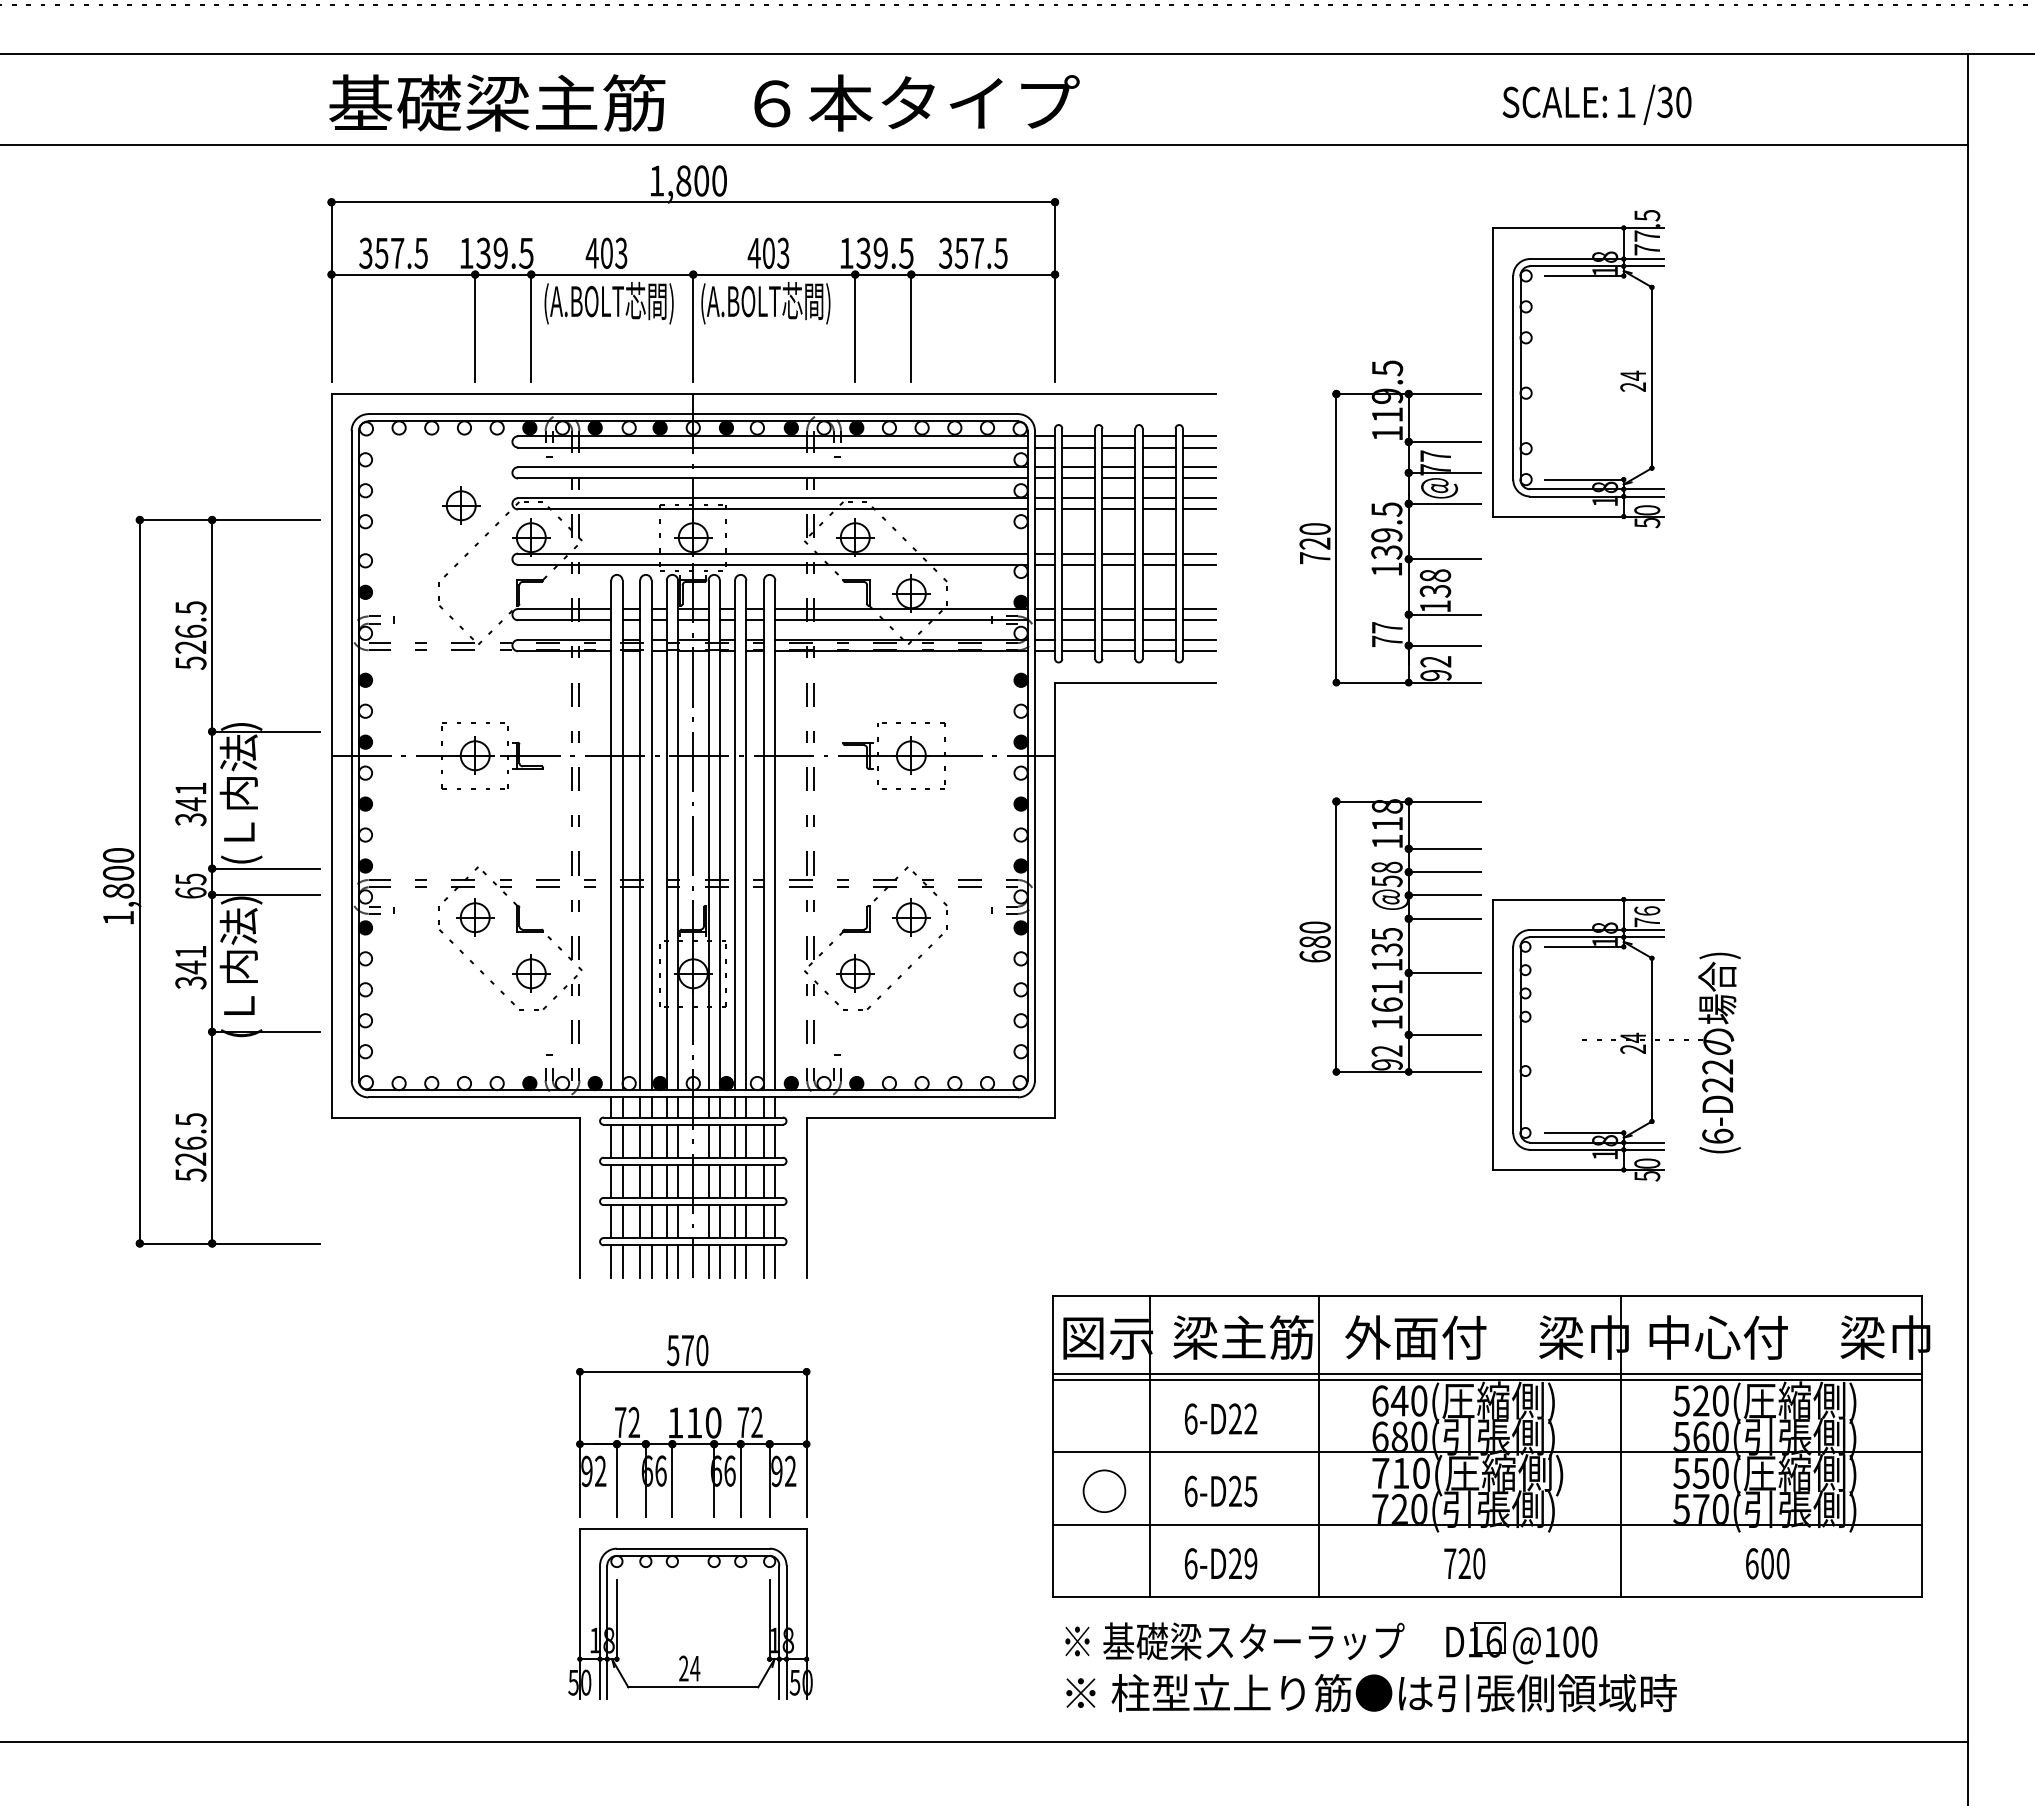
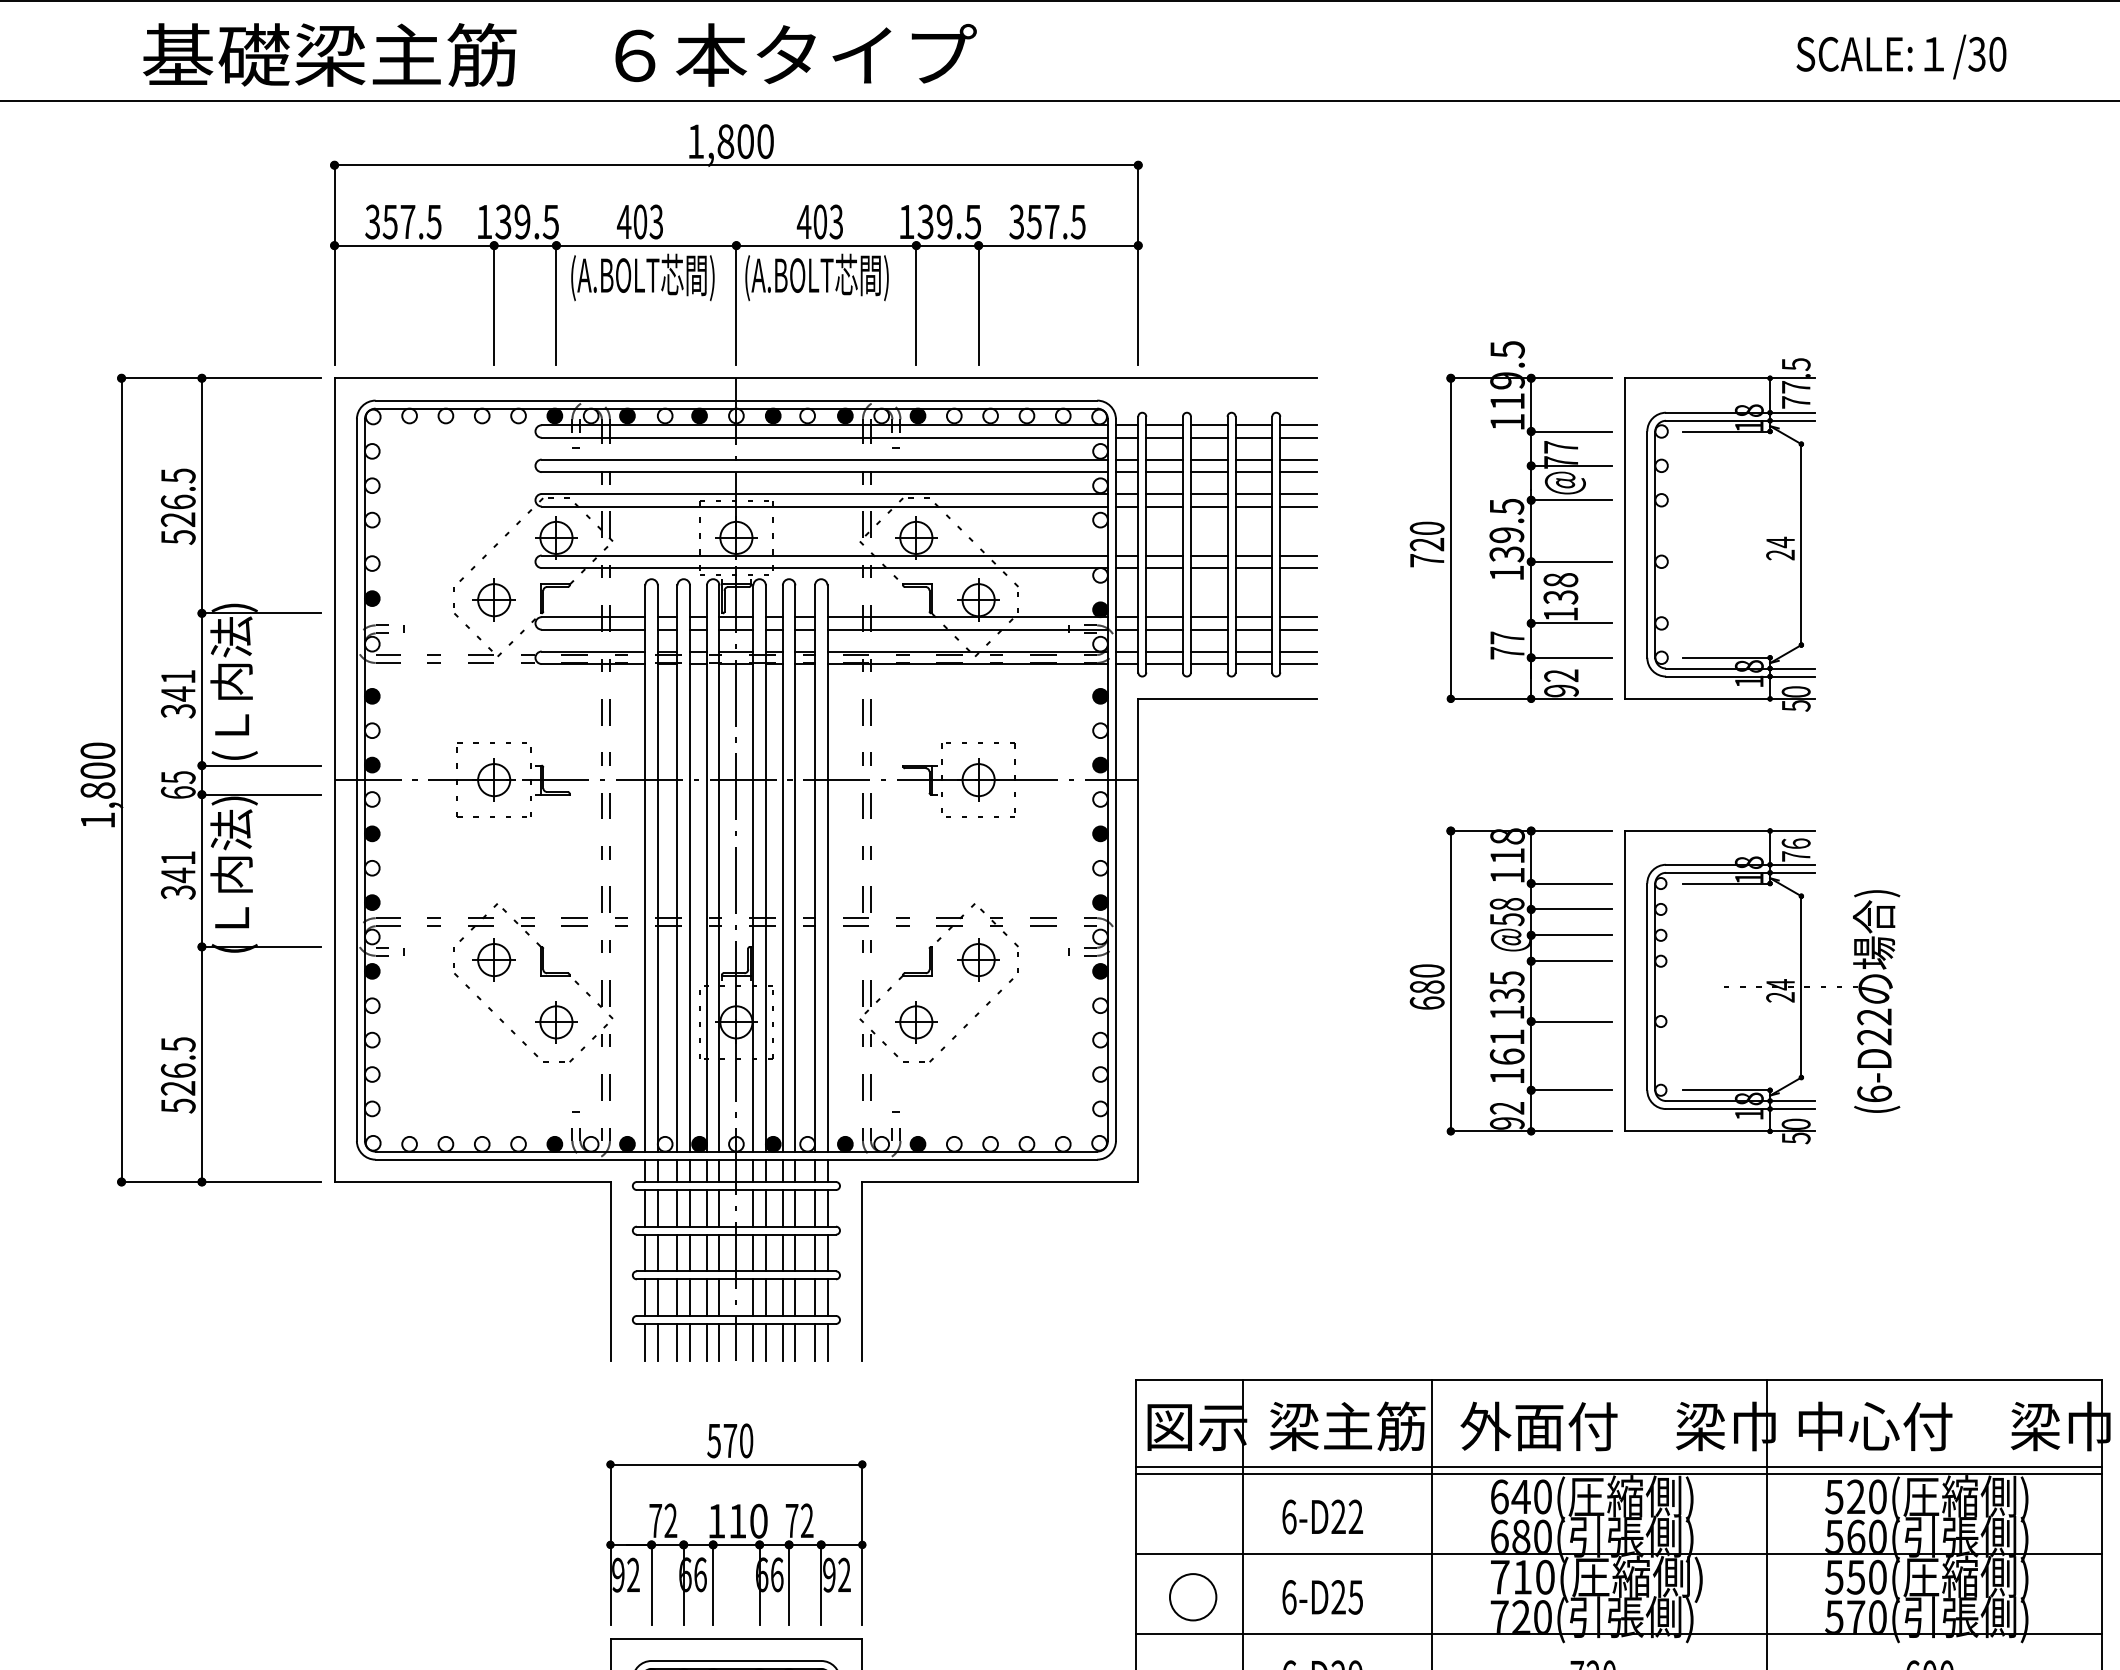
text: (704, 102) -> (560, 54), moved
text: (1596, 104) -> (1900, 56), moved
part: (1578, 369) -> (1719, 535), moved
part: (461, 505) -> (494, 599), moved
part: (211, 881) -> (201, 779), moved
part: (1616, 1039) -> (1761, 986), moved

